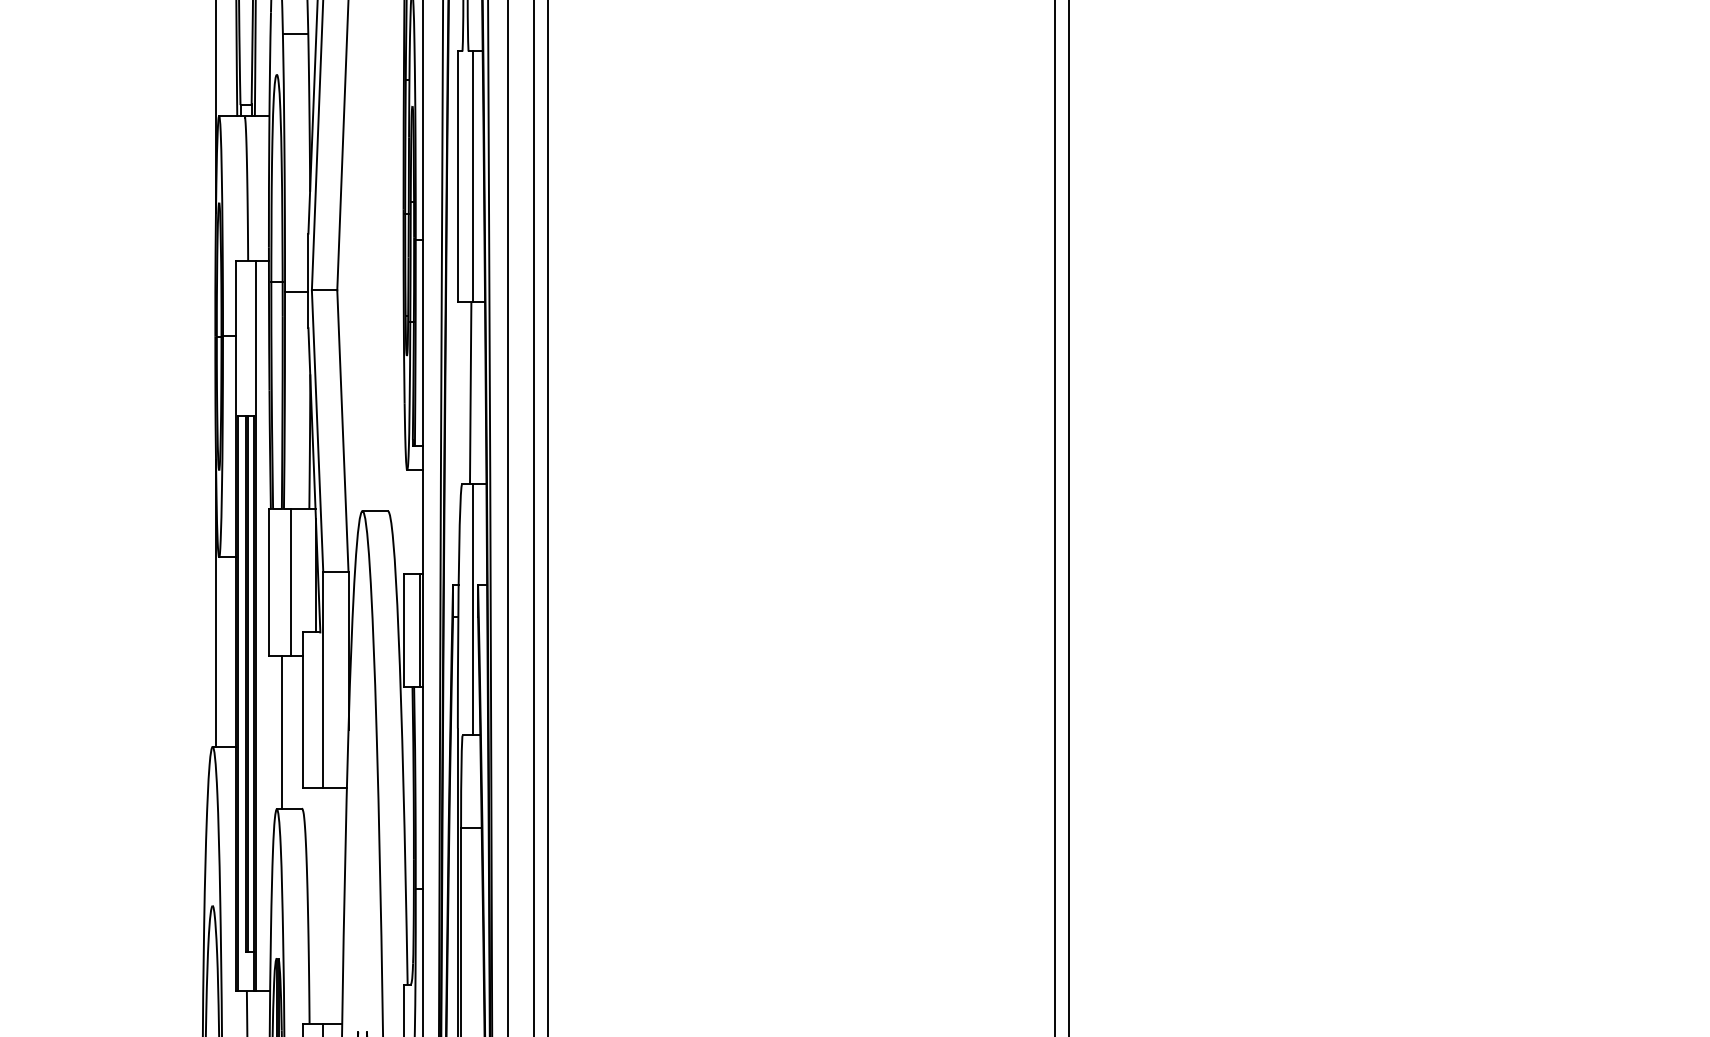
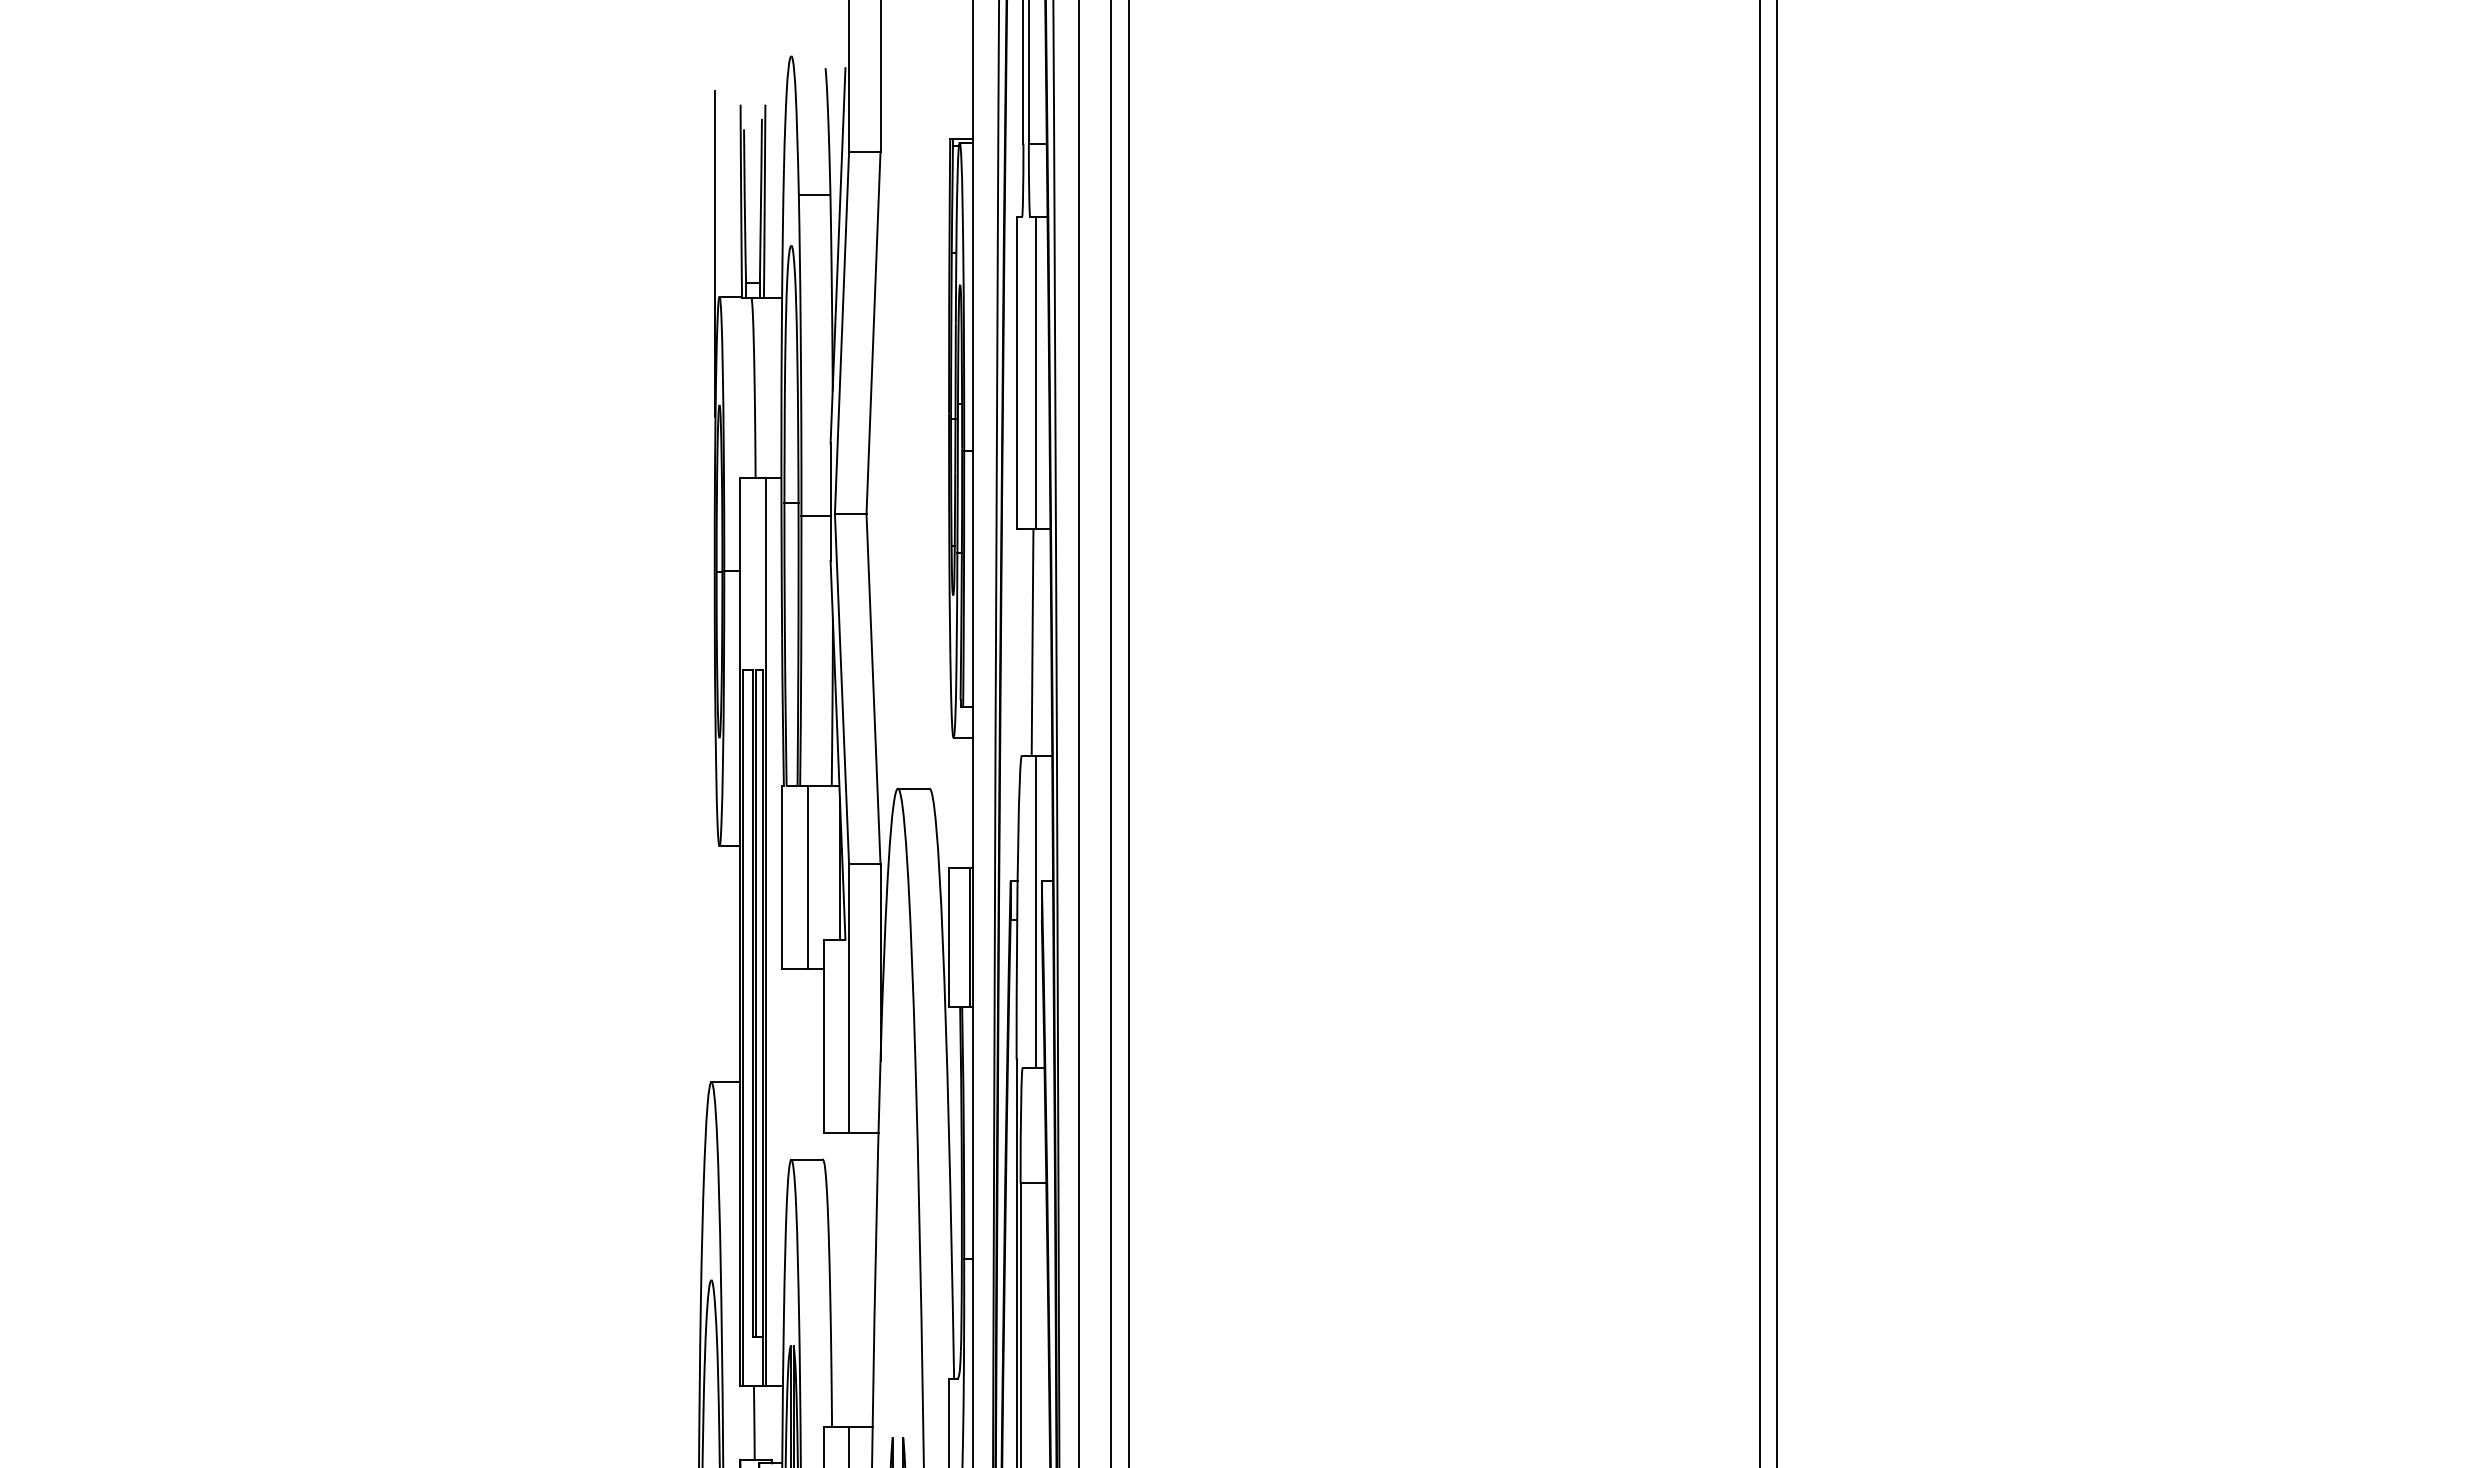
line: (215, 603) -> (715, 903), removed
line: (281, 732) -> (797, 1064), removed

